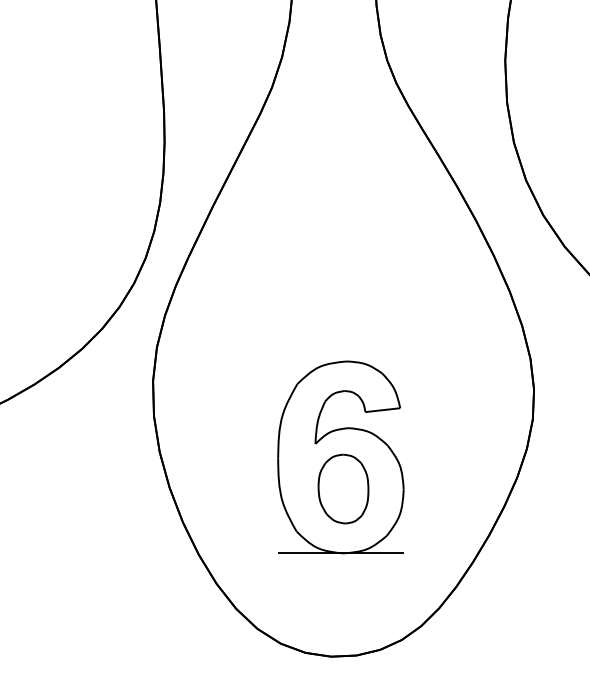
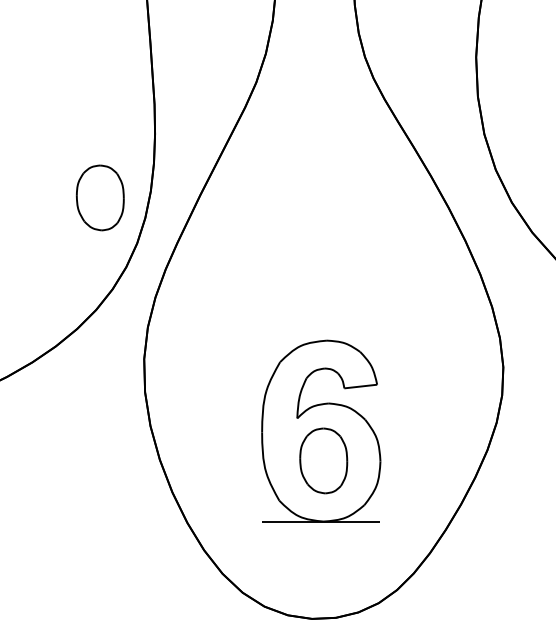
part: (106, 209) -> (100, 197), added

